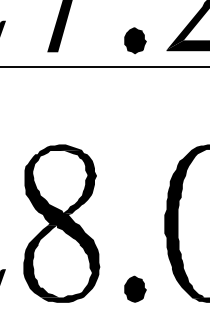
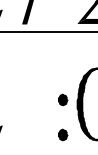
fill: (133, 39) -> (62, 18), removed
part: (136, 213) -> (63, 99), added
part: (61, 223) -> (28, 104), removed

